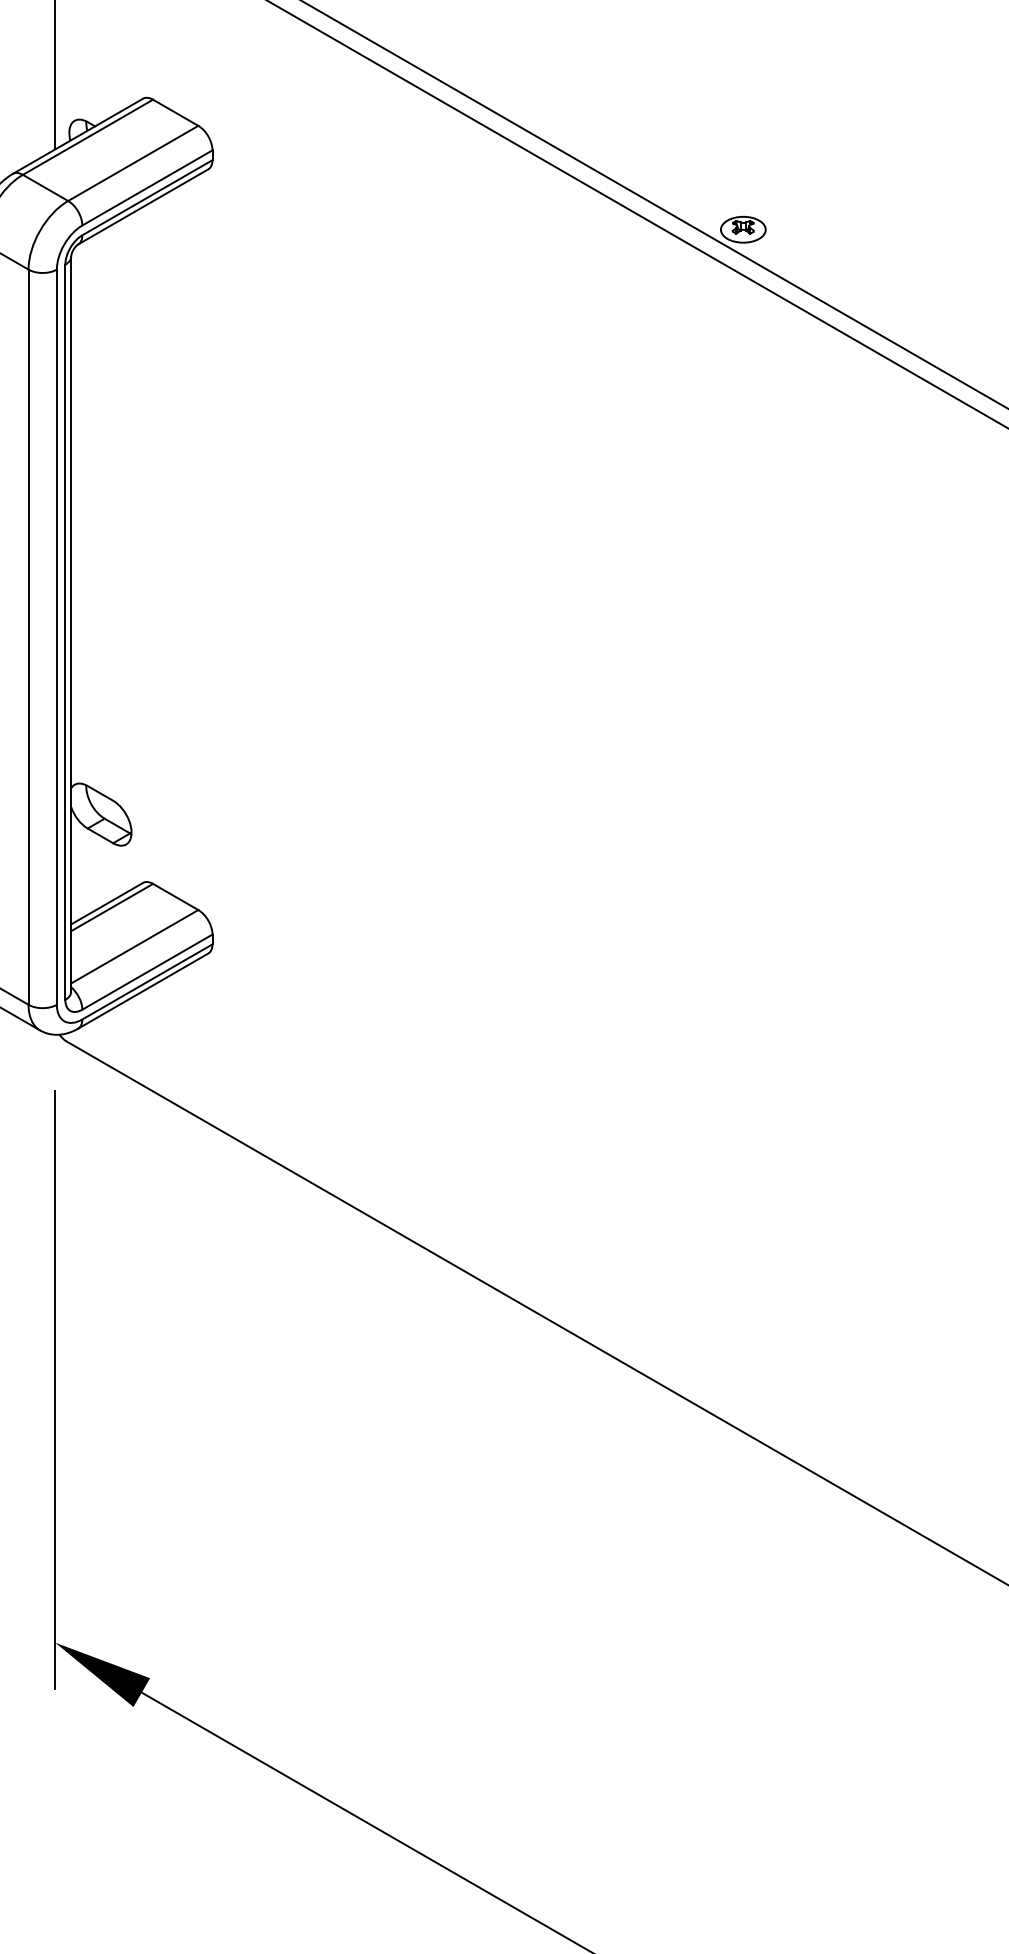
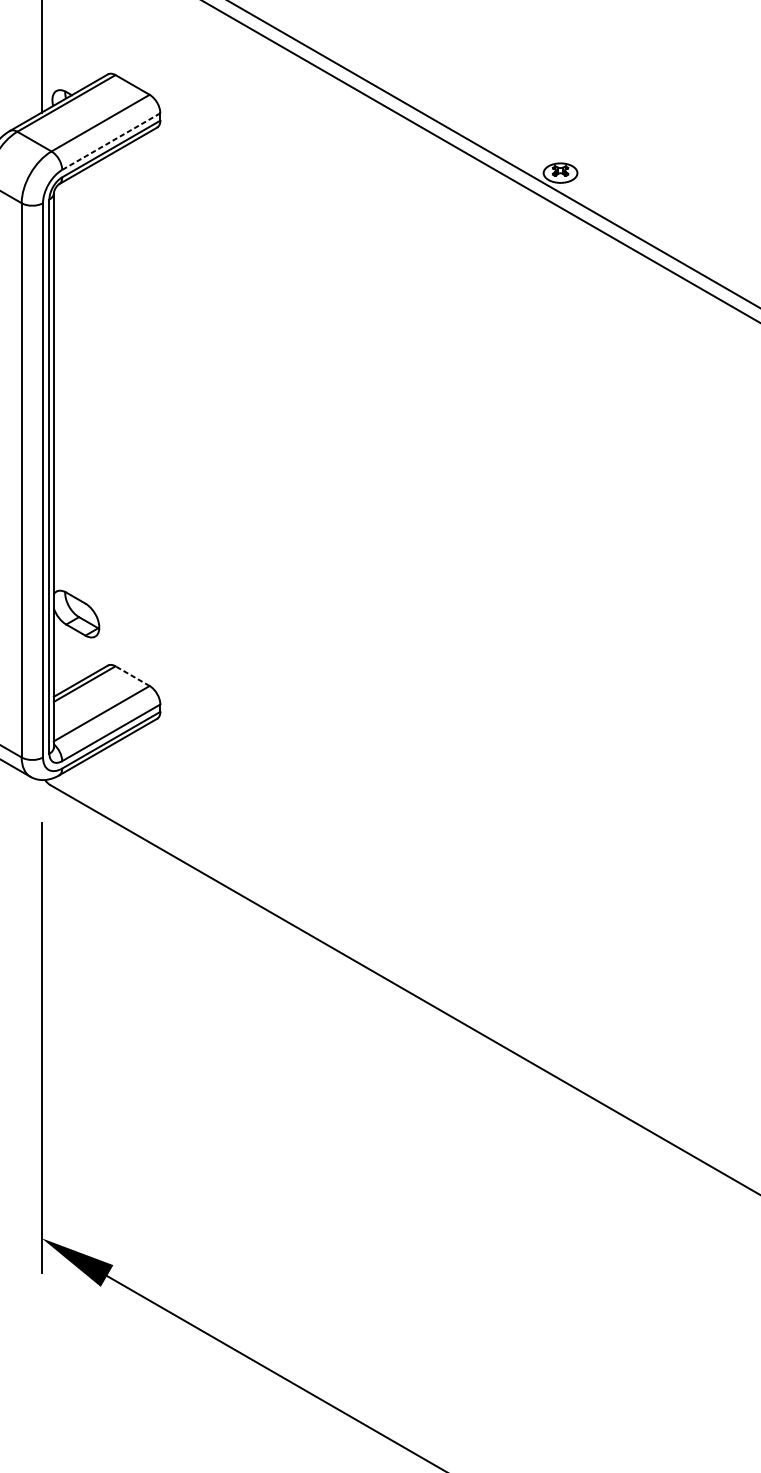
line: (146, 188) -> (110, 142), solid -> dashed
line: (175, 896) -> (132, 675), solid -> dashed

